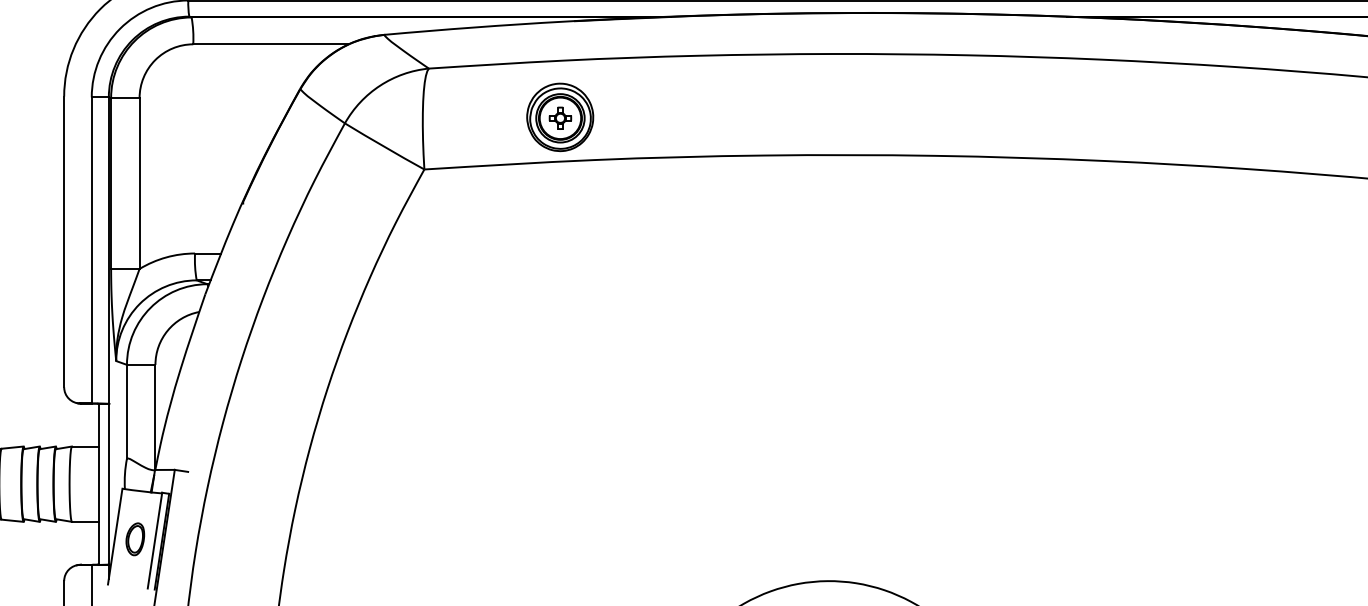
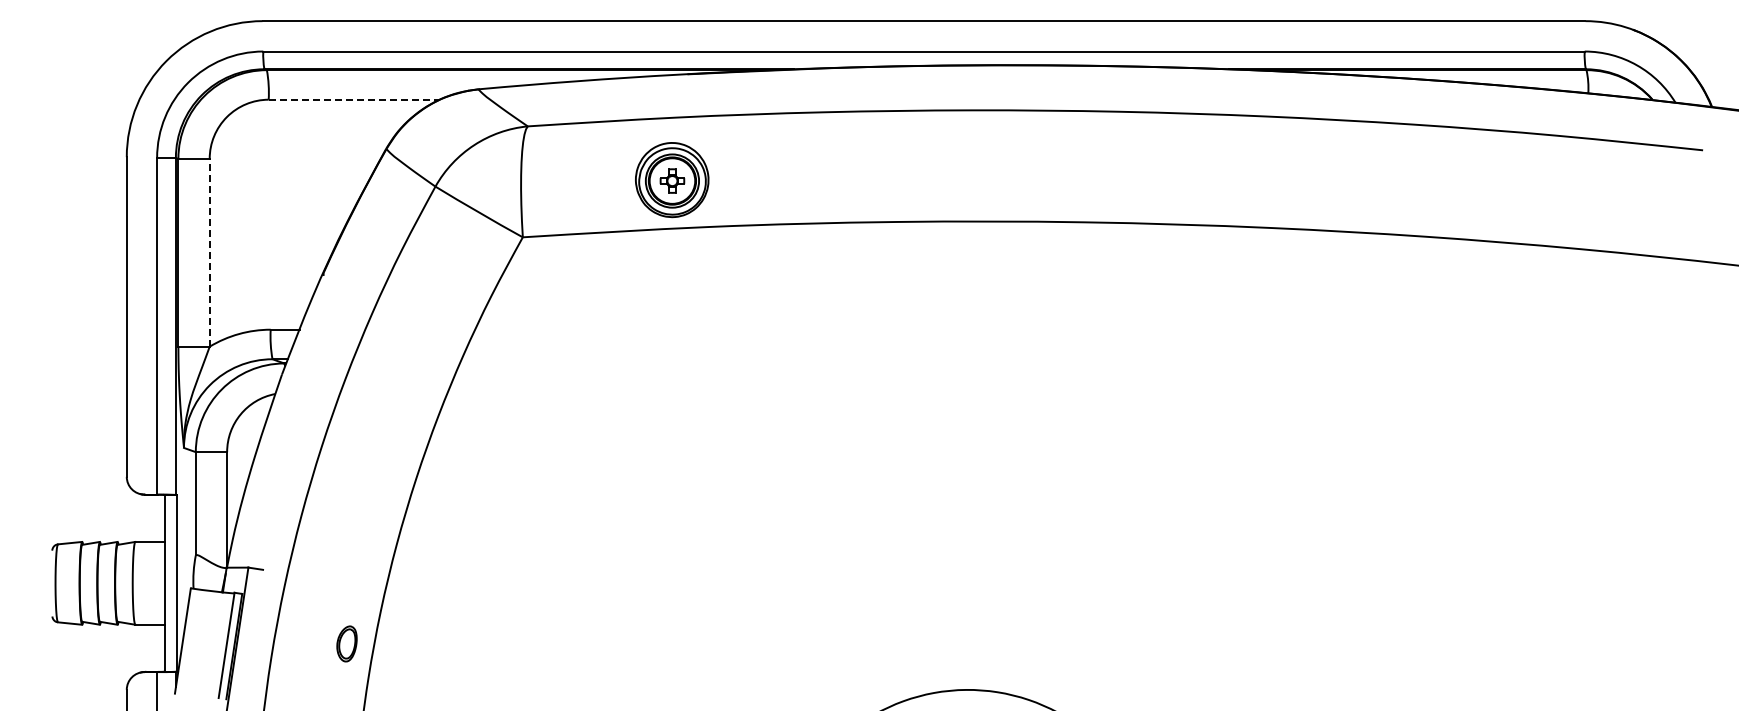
line: (271, 44) -> (354, 99), solid -> dashed
line: (139, 183) -> (209, 252), solid -> dashed
part: (134, 538) -> (346, 643), moved

